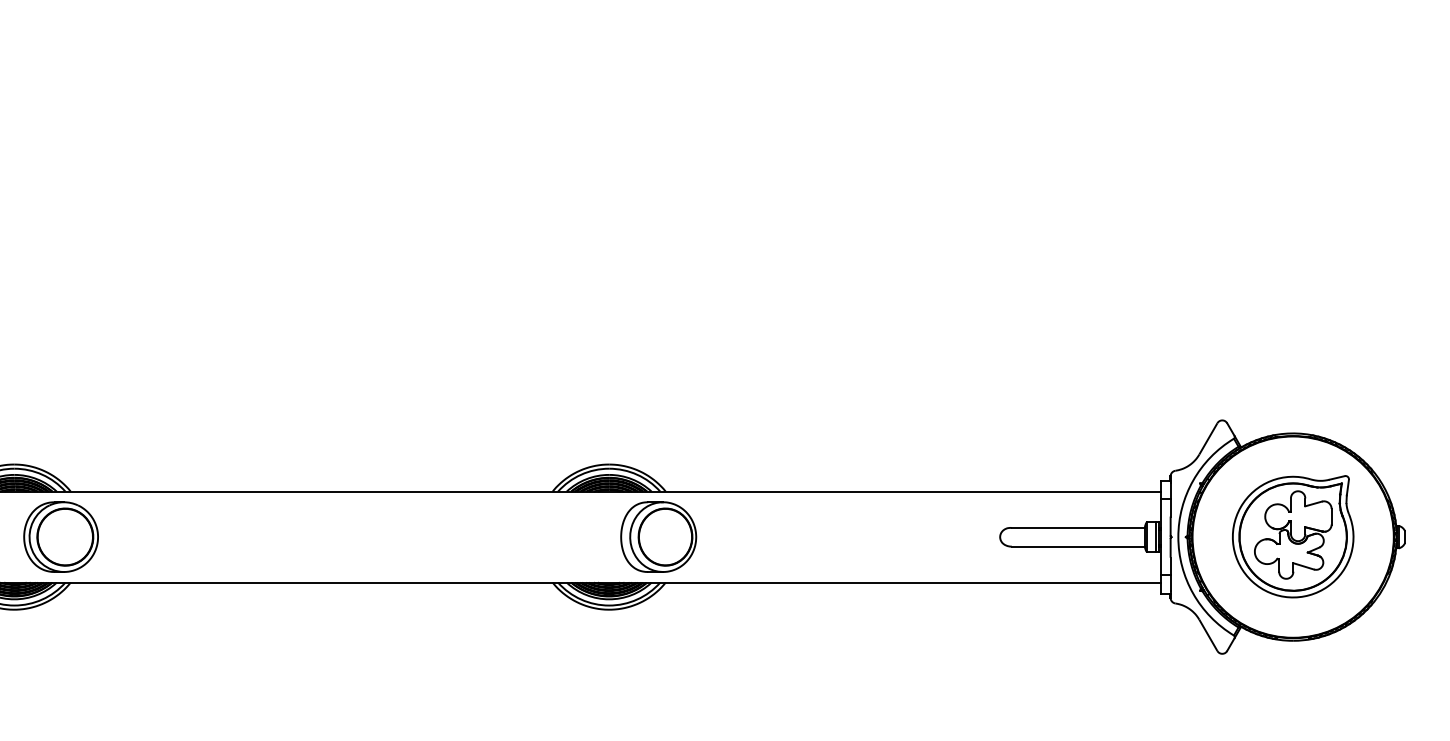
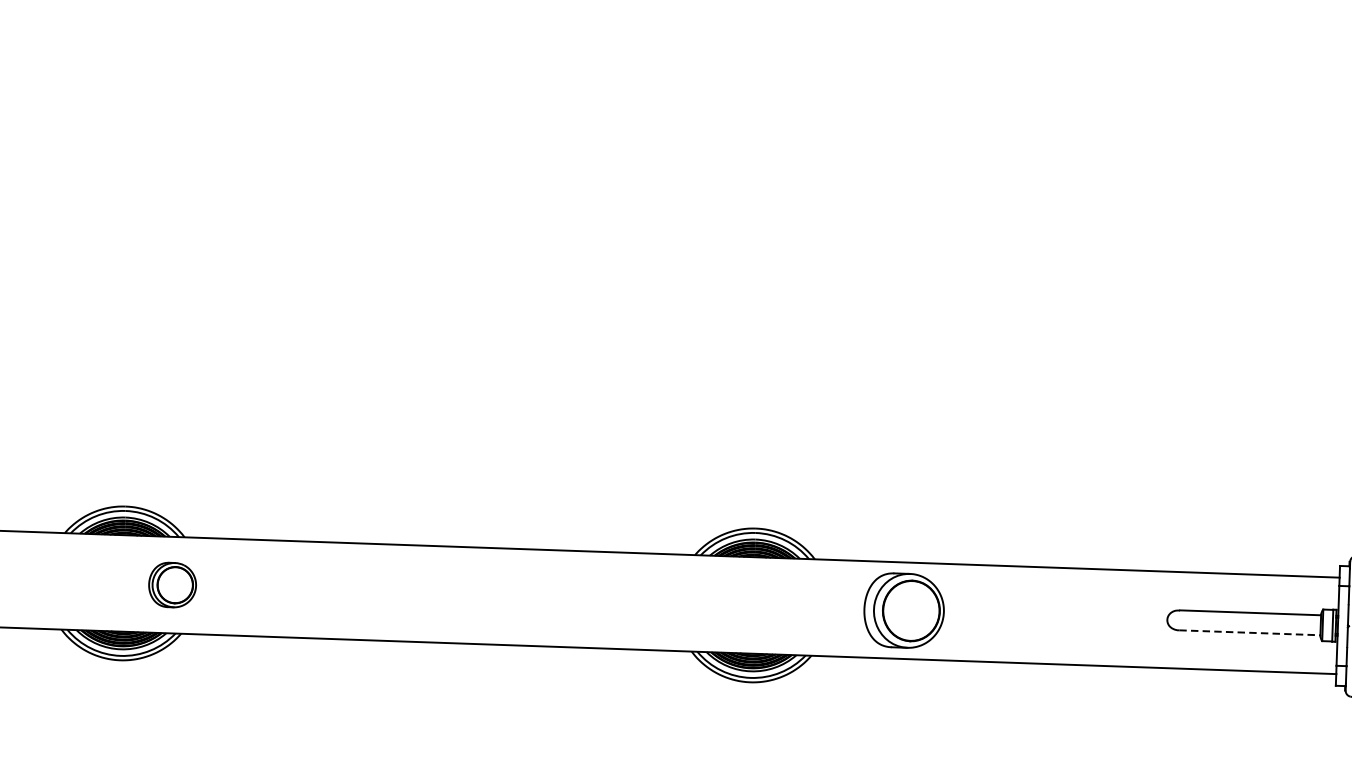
part: (60, 536) -> (172, 584), size x0.6
part: (658, 536) -> (903, 610), moved
line: (1078, 546) -> (1249, 632), solid -> dashed

